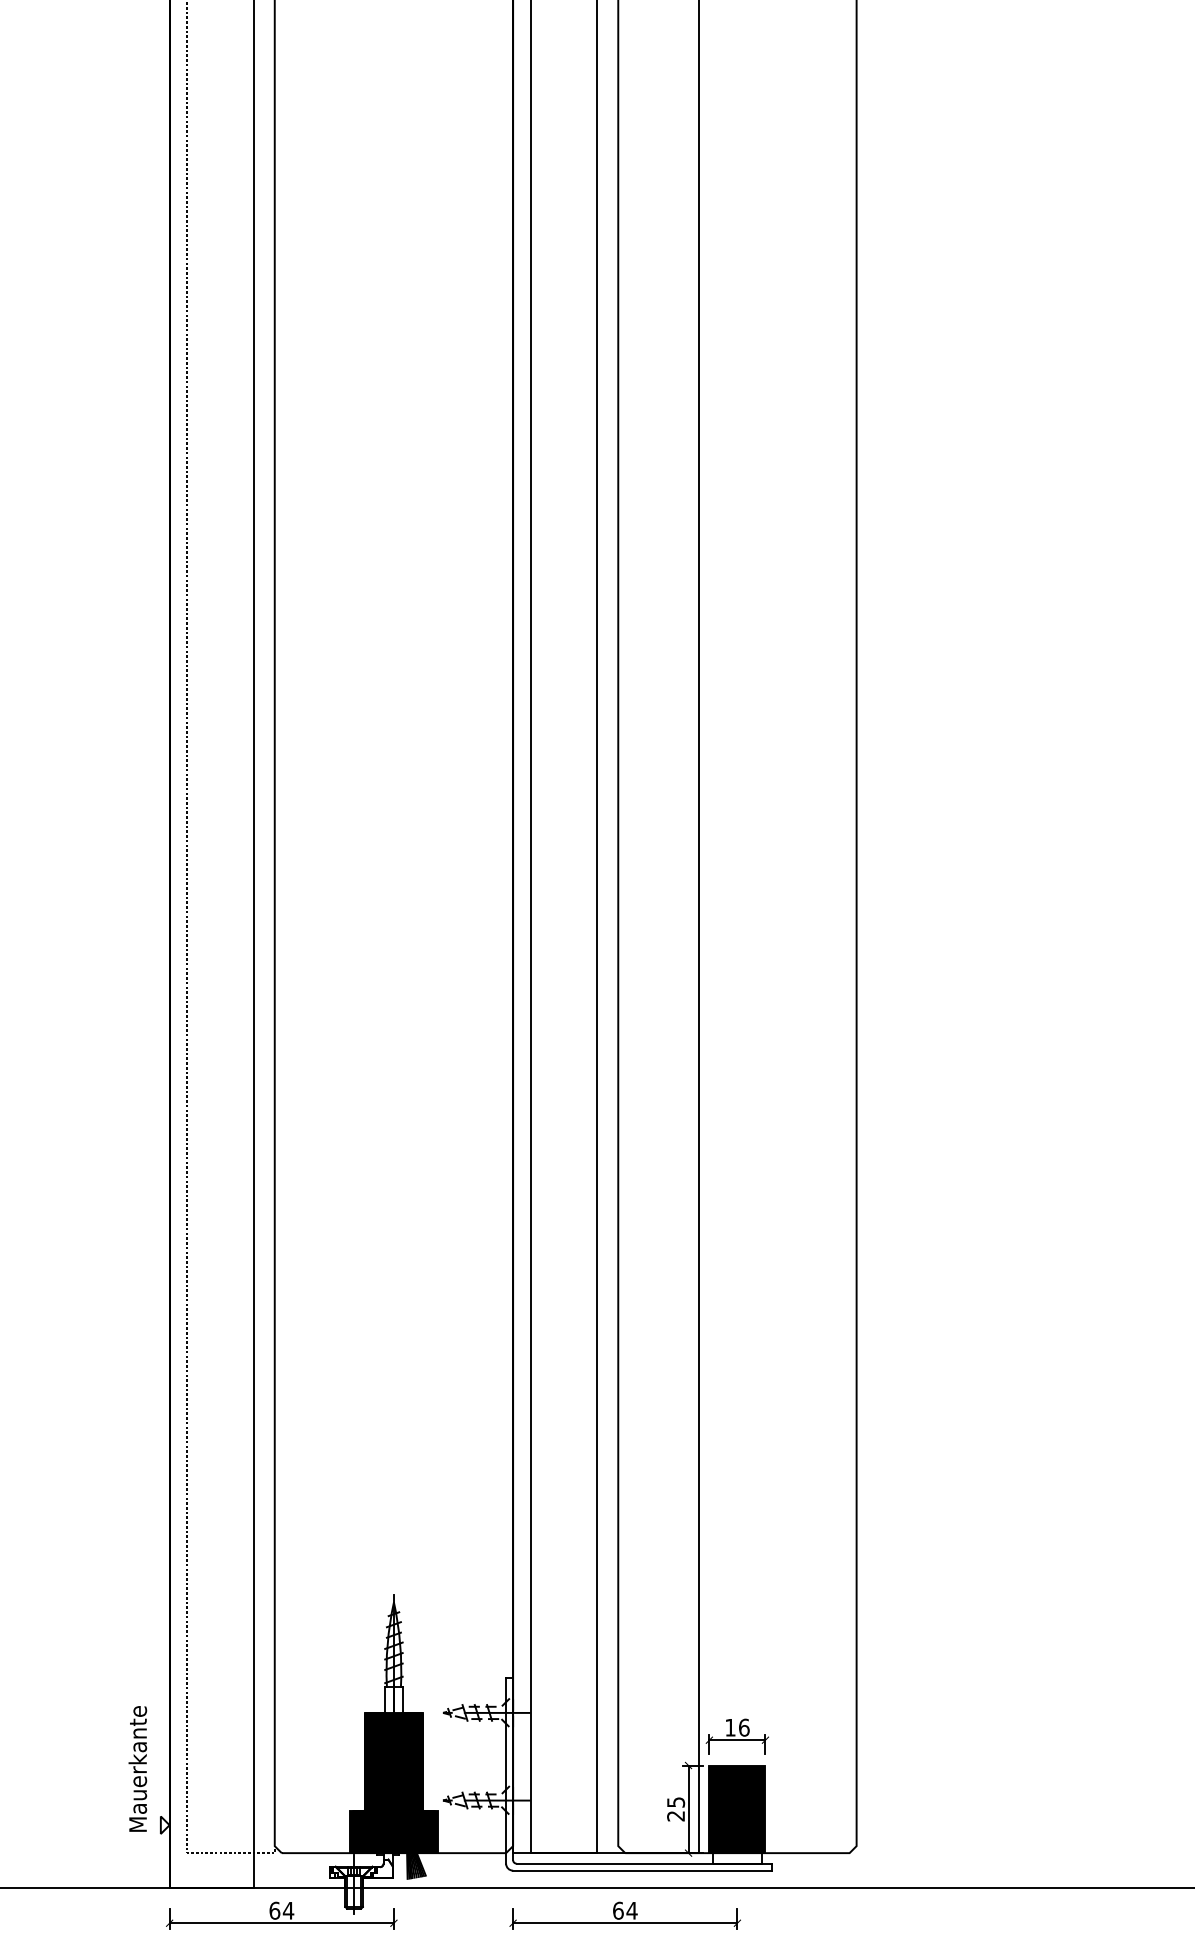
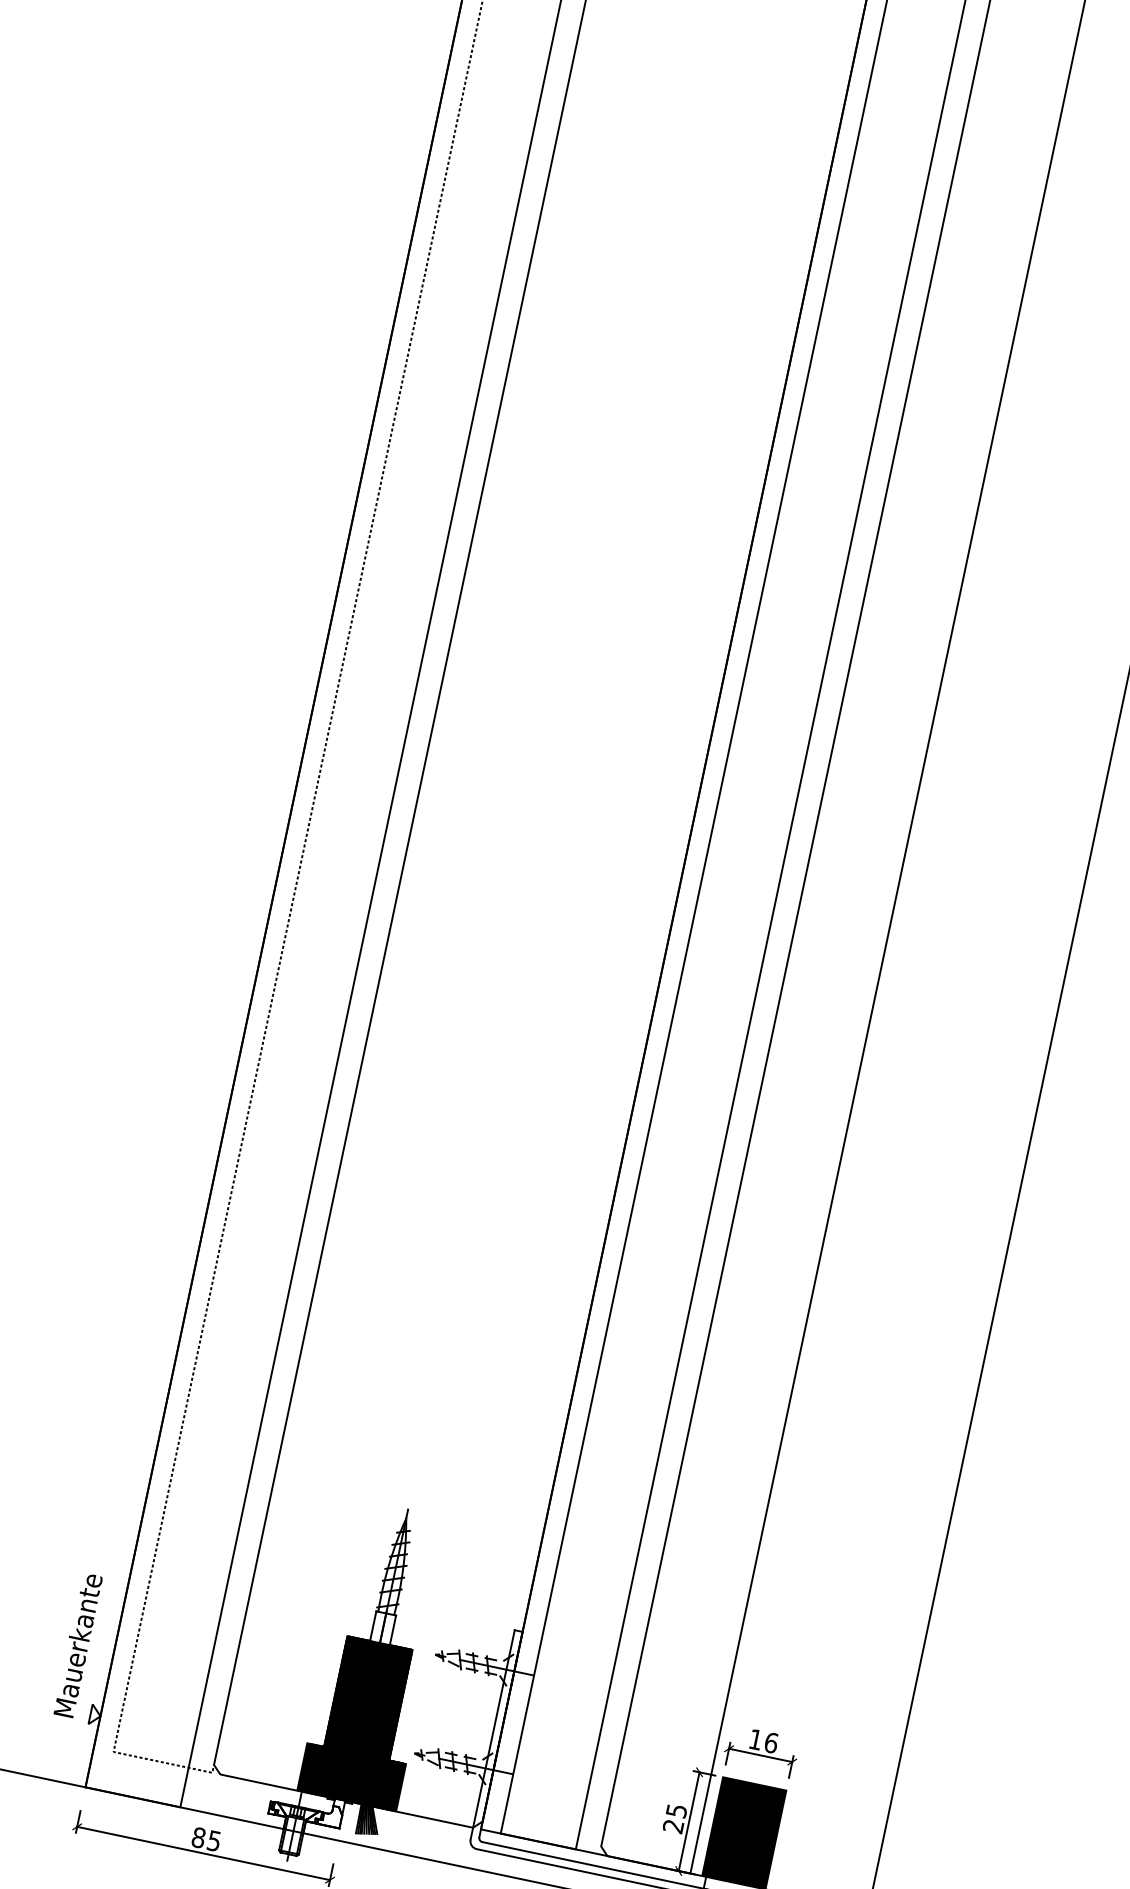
text: (281, 1910) -> (206, 1839), 64 -> 85

